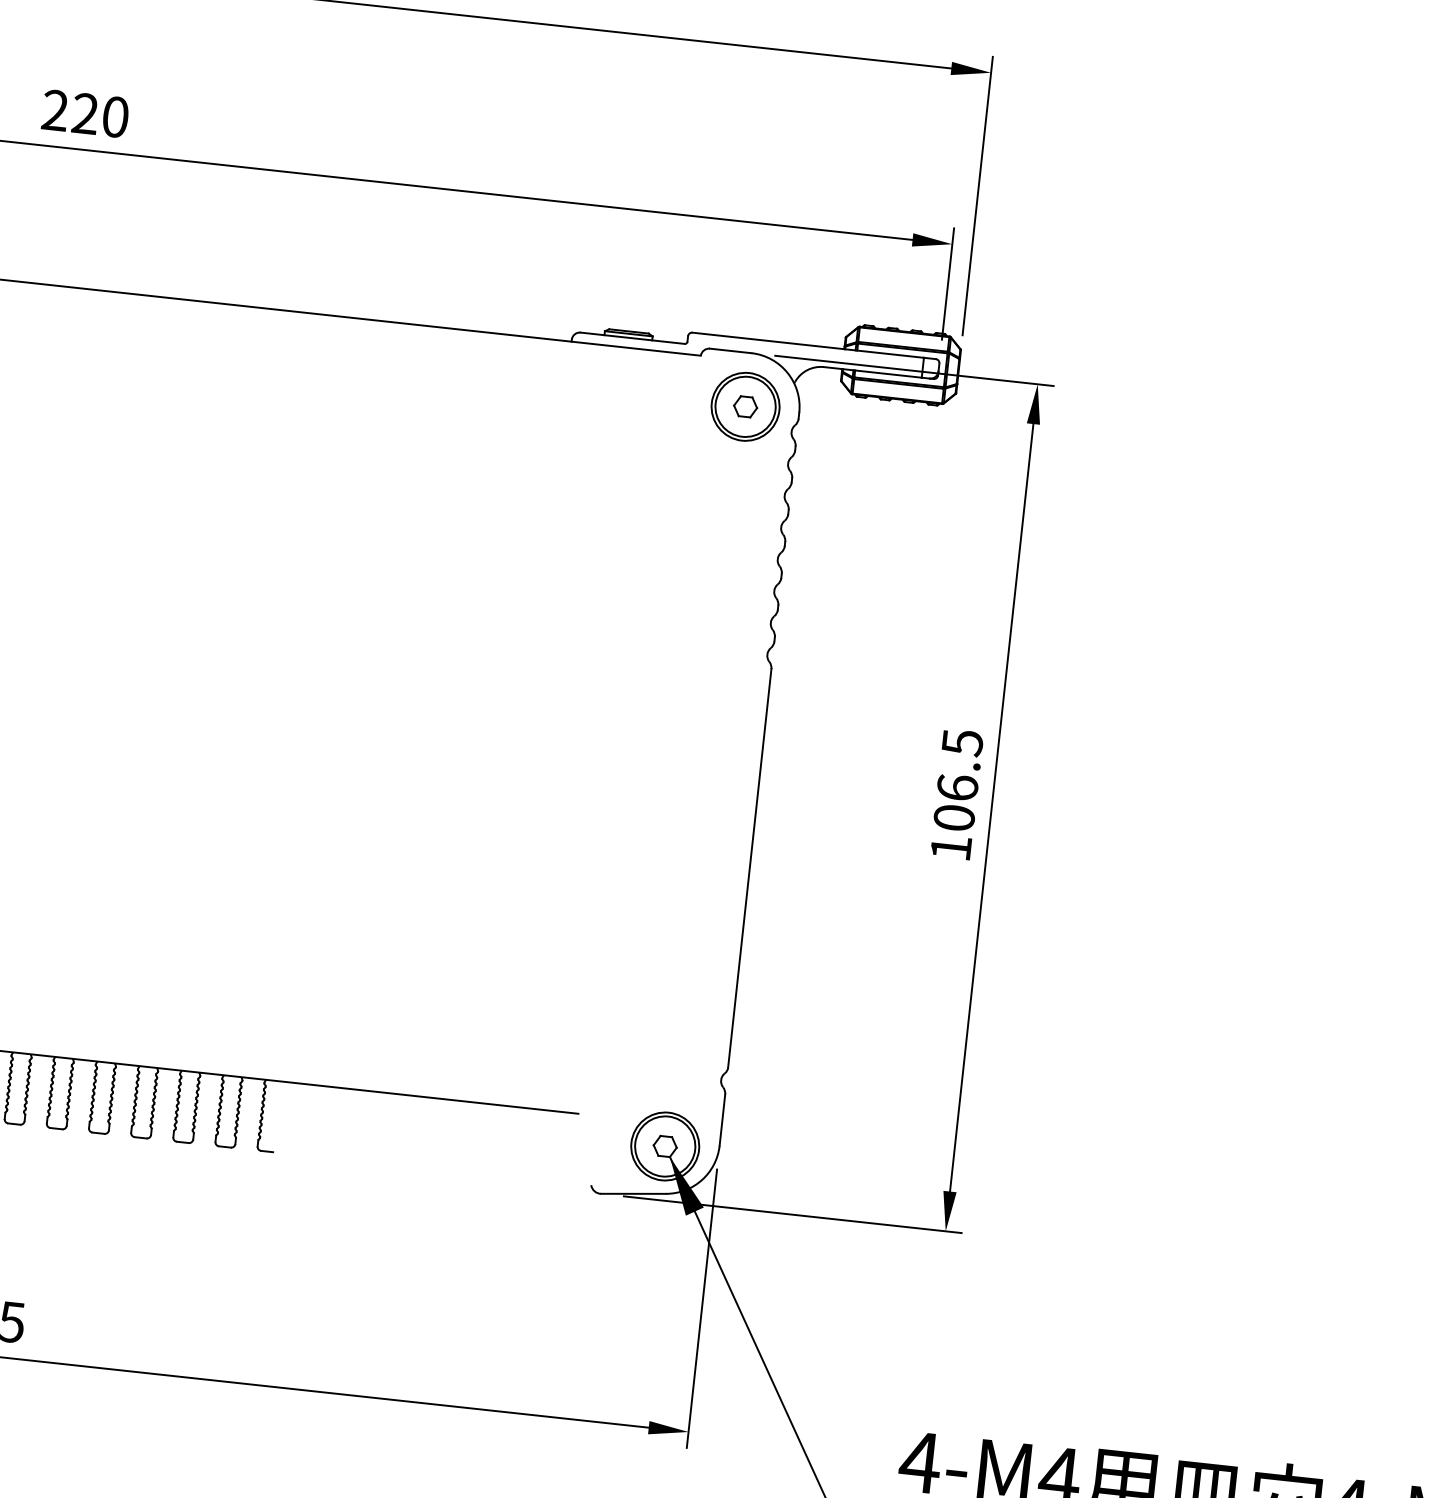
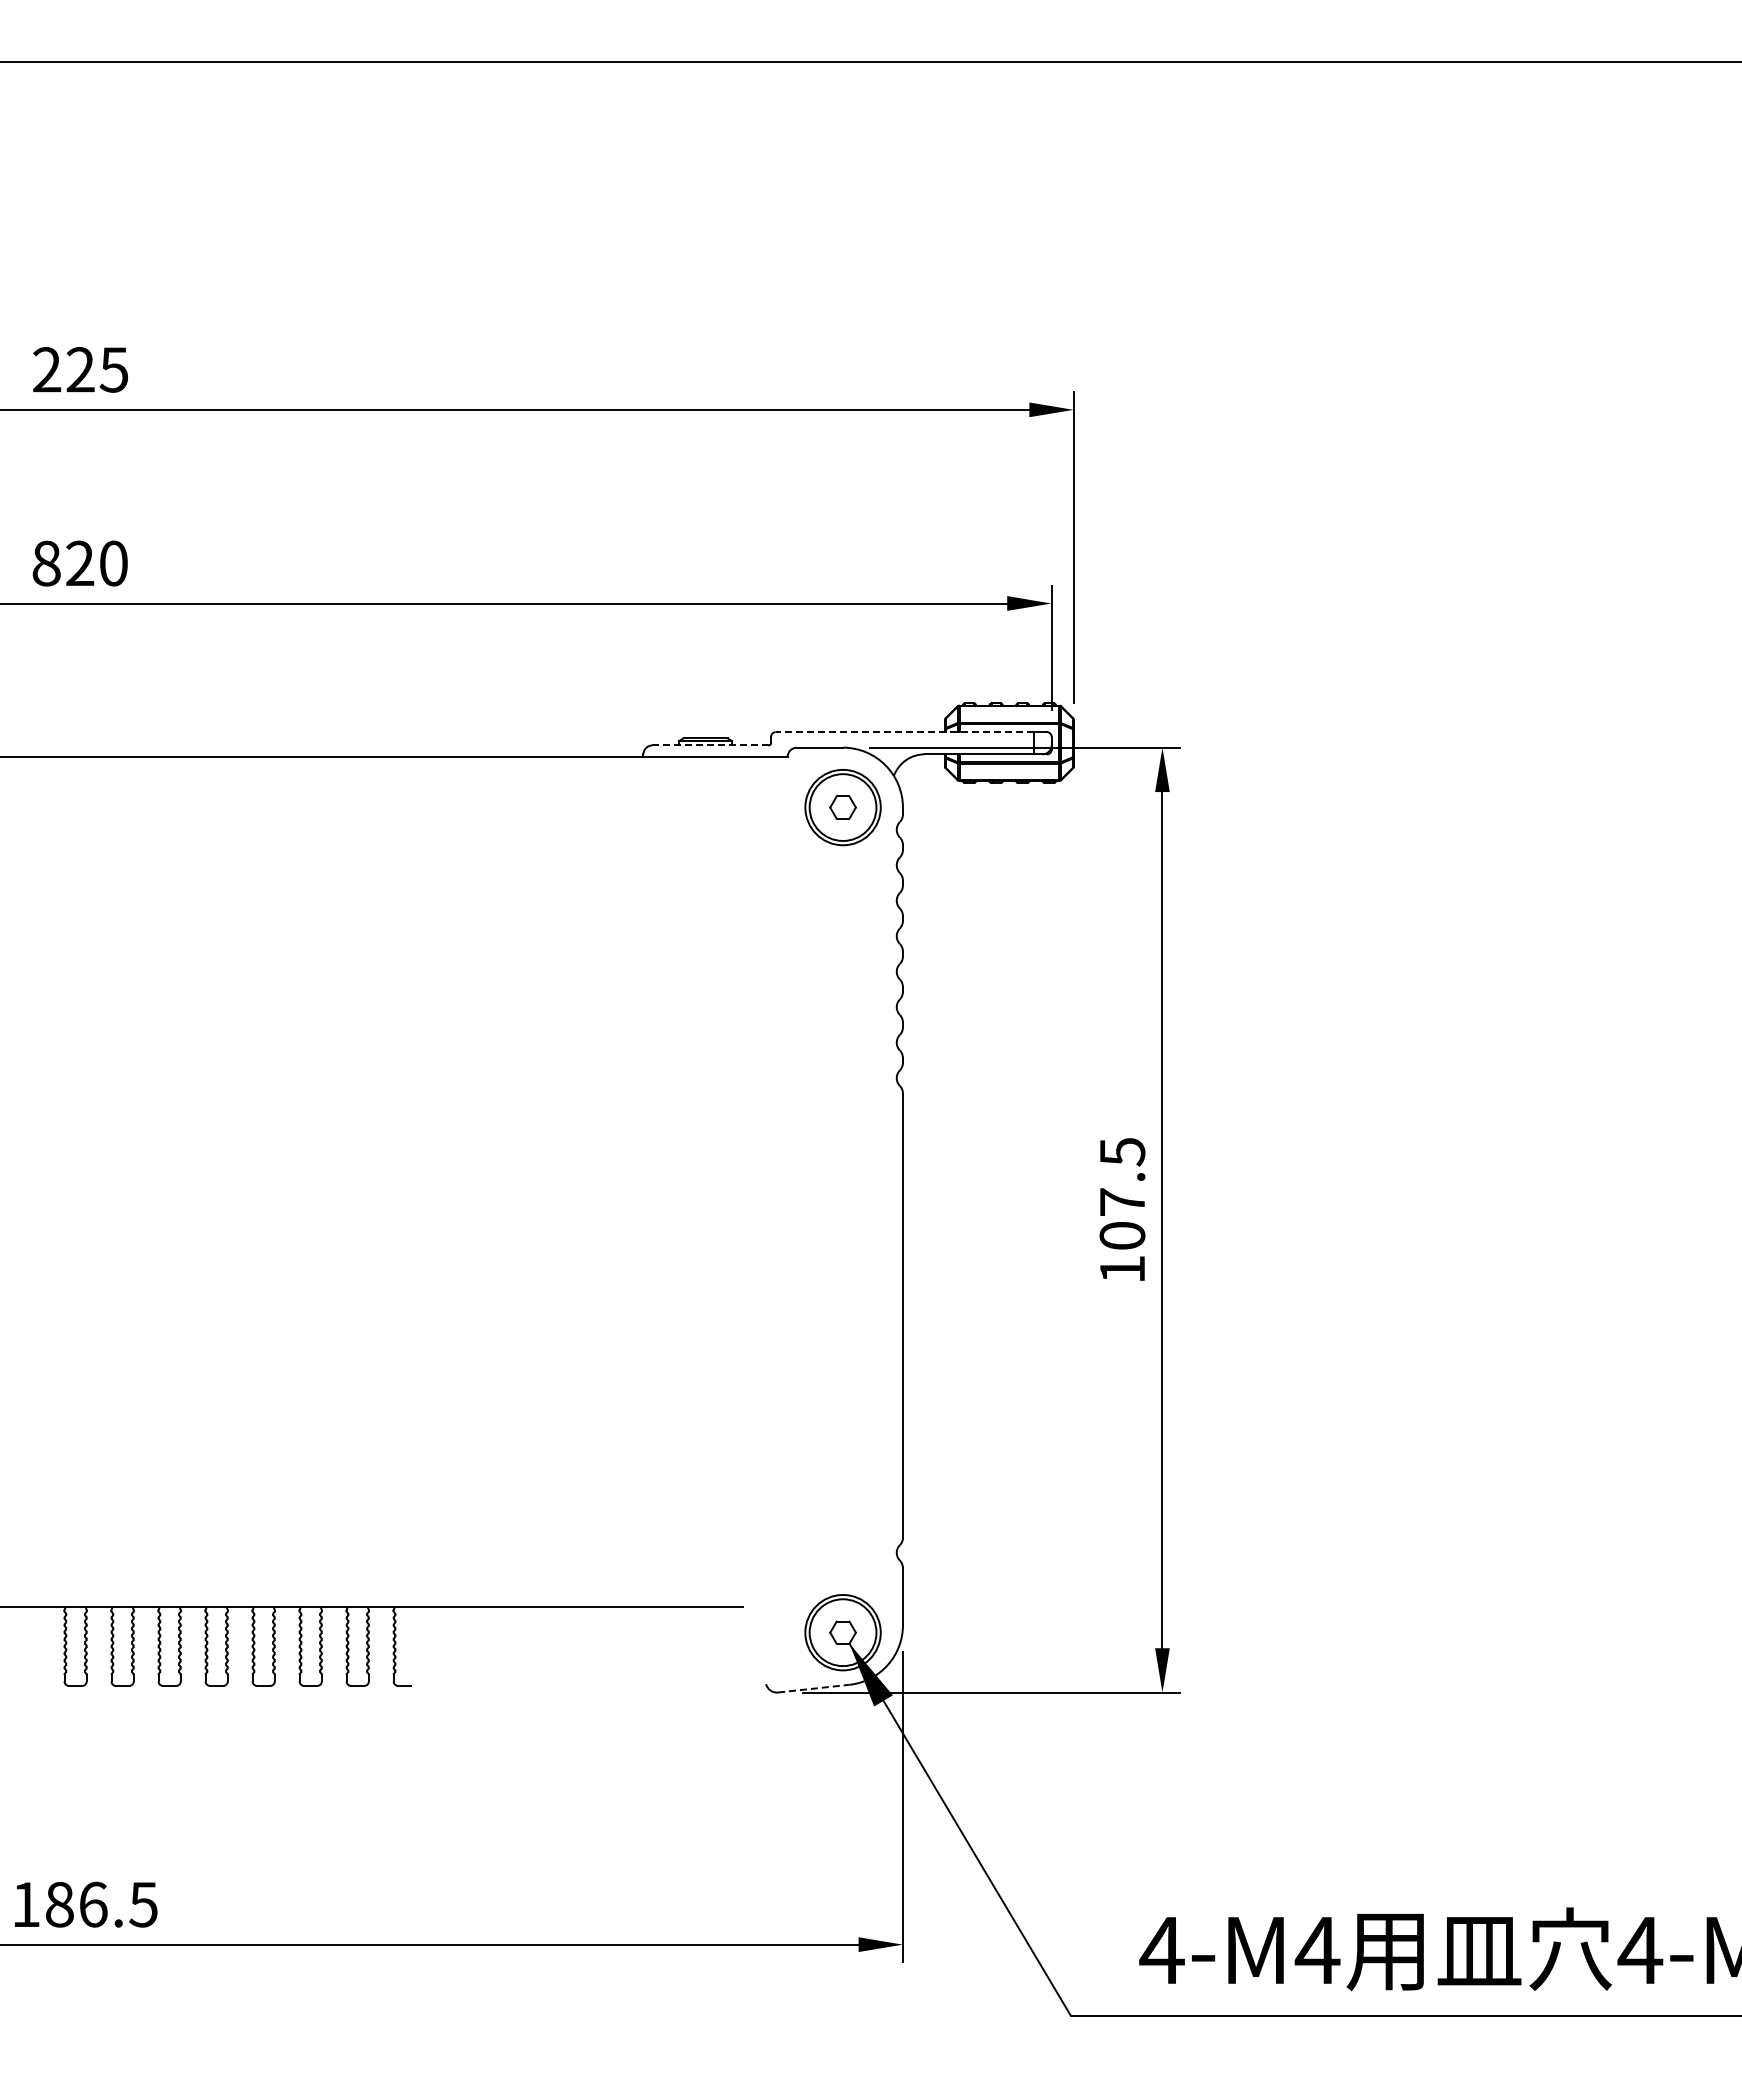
text: (55, 110) -> (46, 563), 220 -> 820
line: (631, 338) -> (709, 745), solid -> dashed
line: (807, 345) -> (904, 732), solid -> dashed
text: (957, 787) -> (1122, 1201), 106.5 -> 107.5
line: (633, 1193) -> (813, 1688), solid -> dashed

